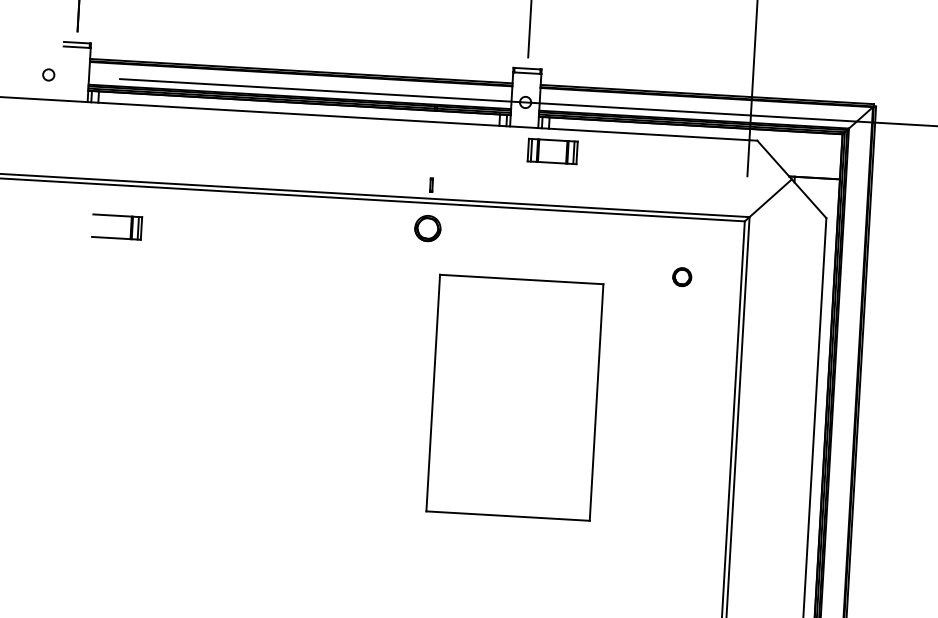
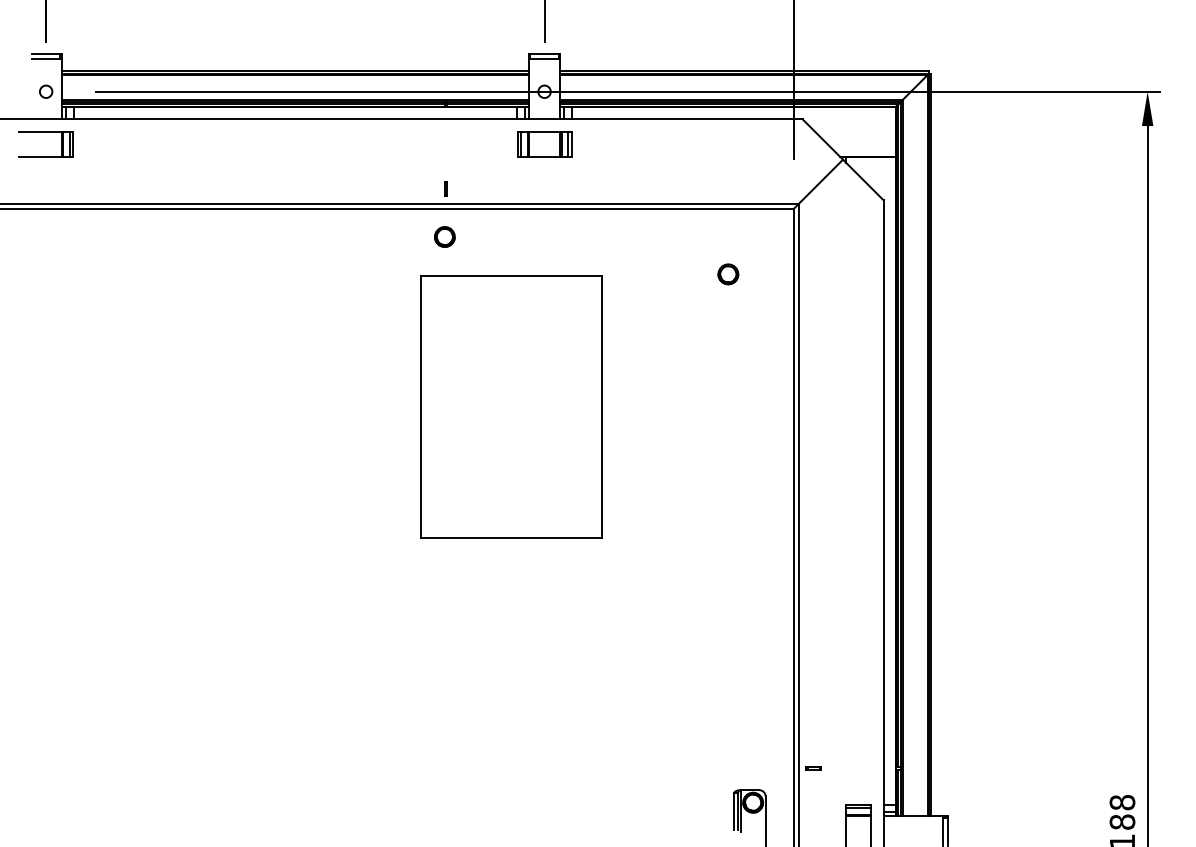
circle: (49, 74) -> (46, 91), moved
part: (552, 151) -> (544, 144), moved
part: (117, 216) -> (45, 132), moved
part: (427, 228) -> (444, 236), size x0.71
part: (514, 397) -> (511, 406), moved

